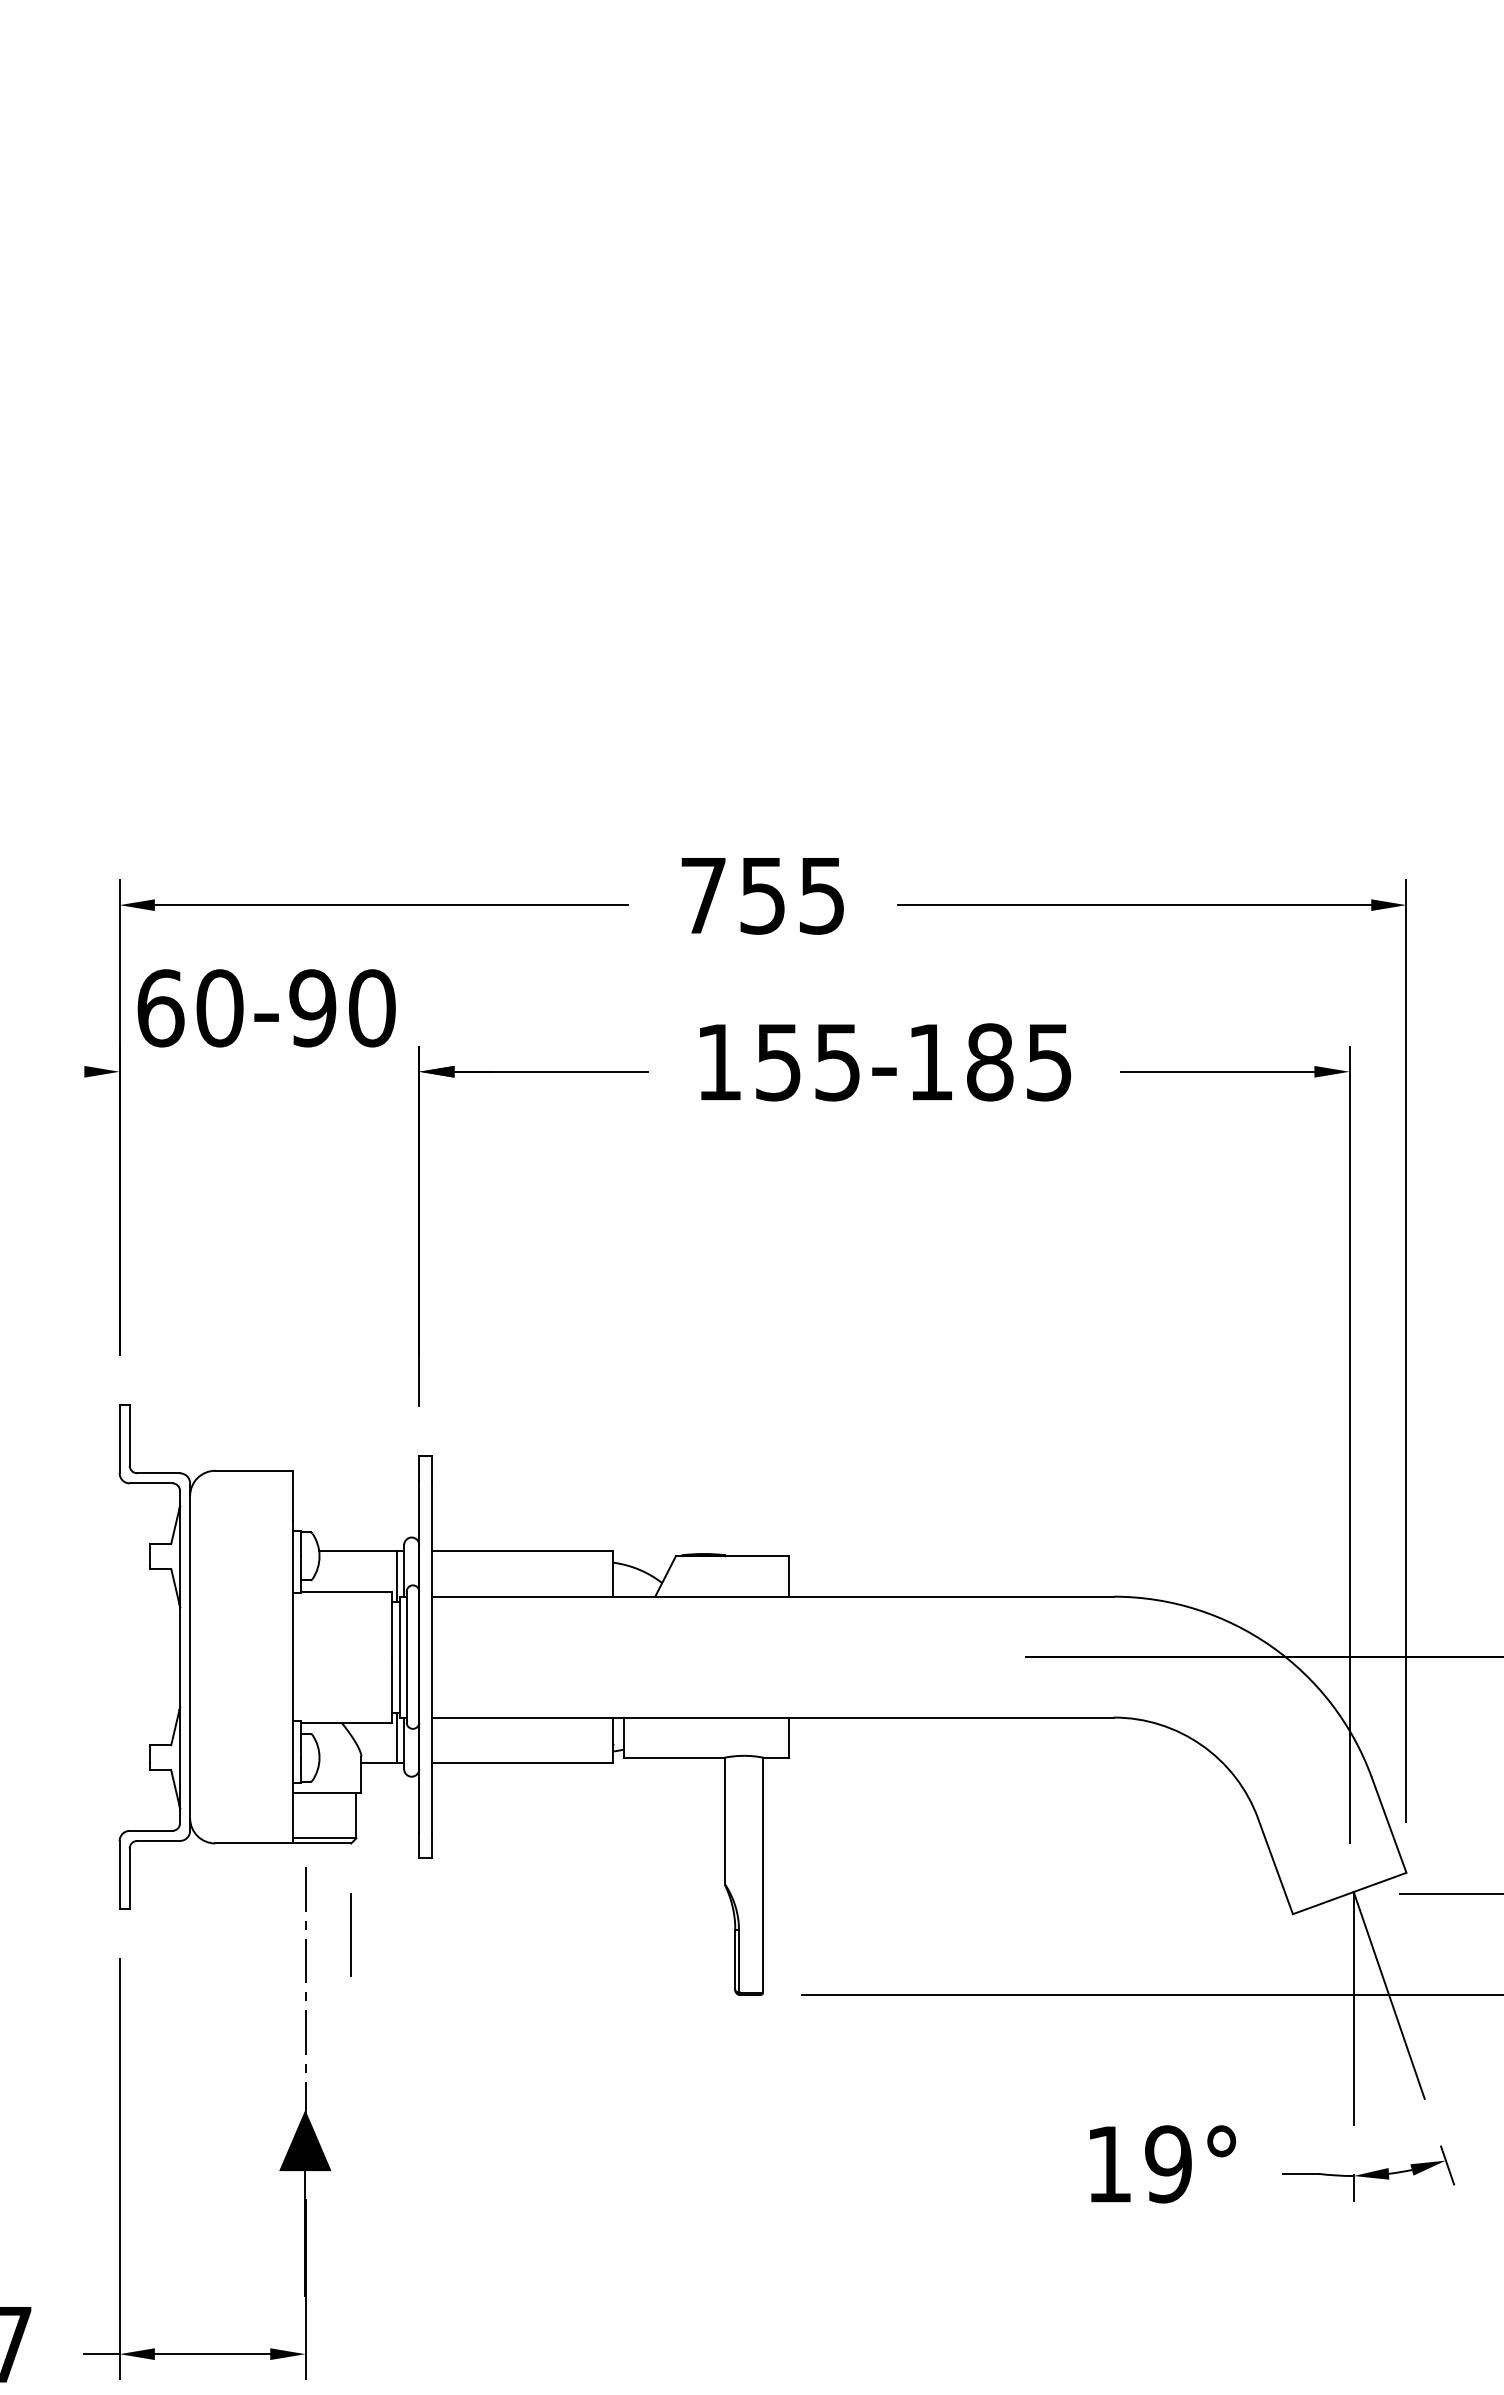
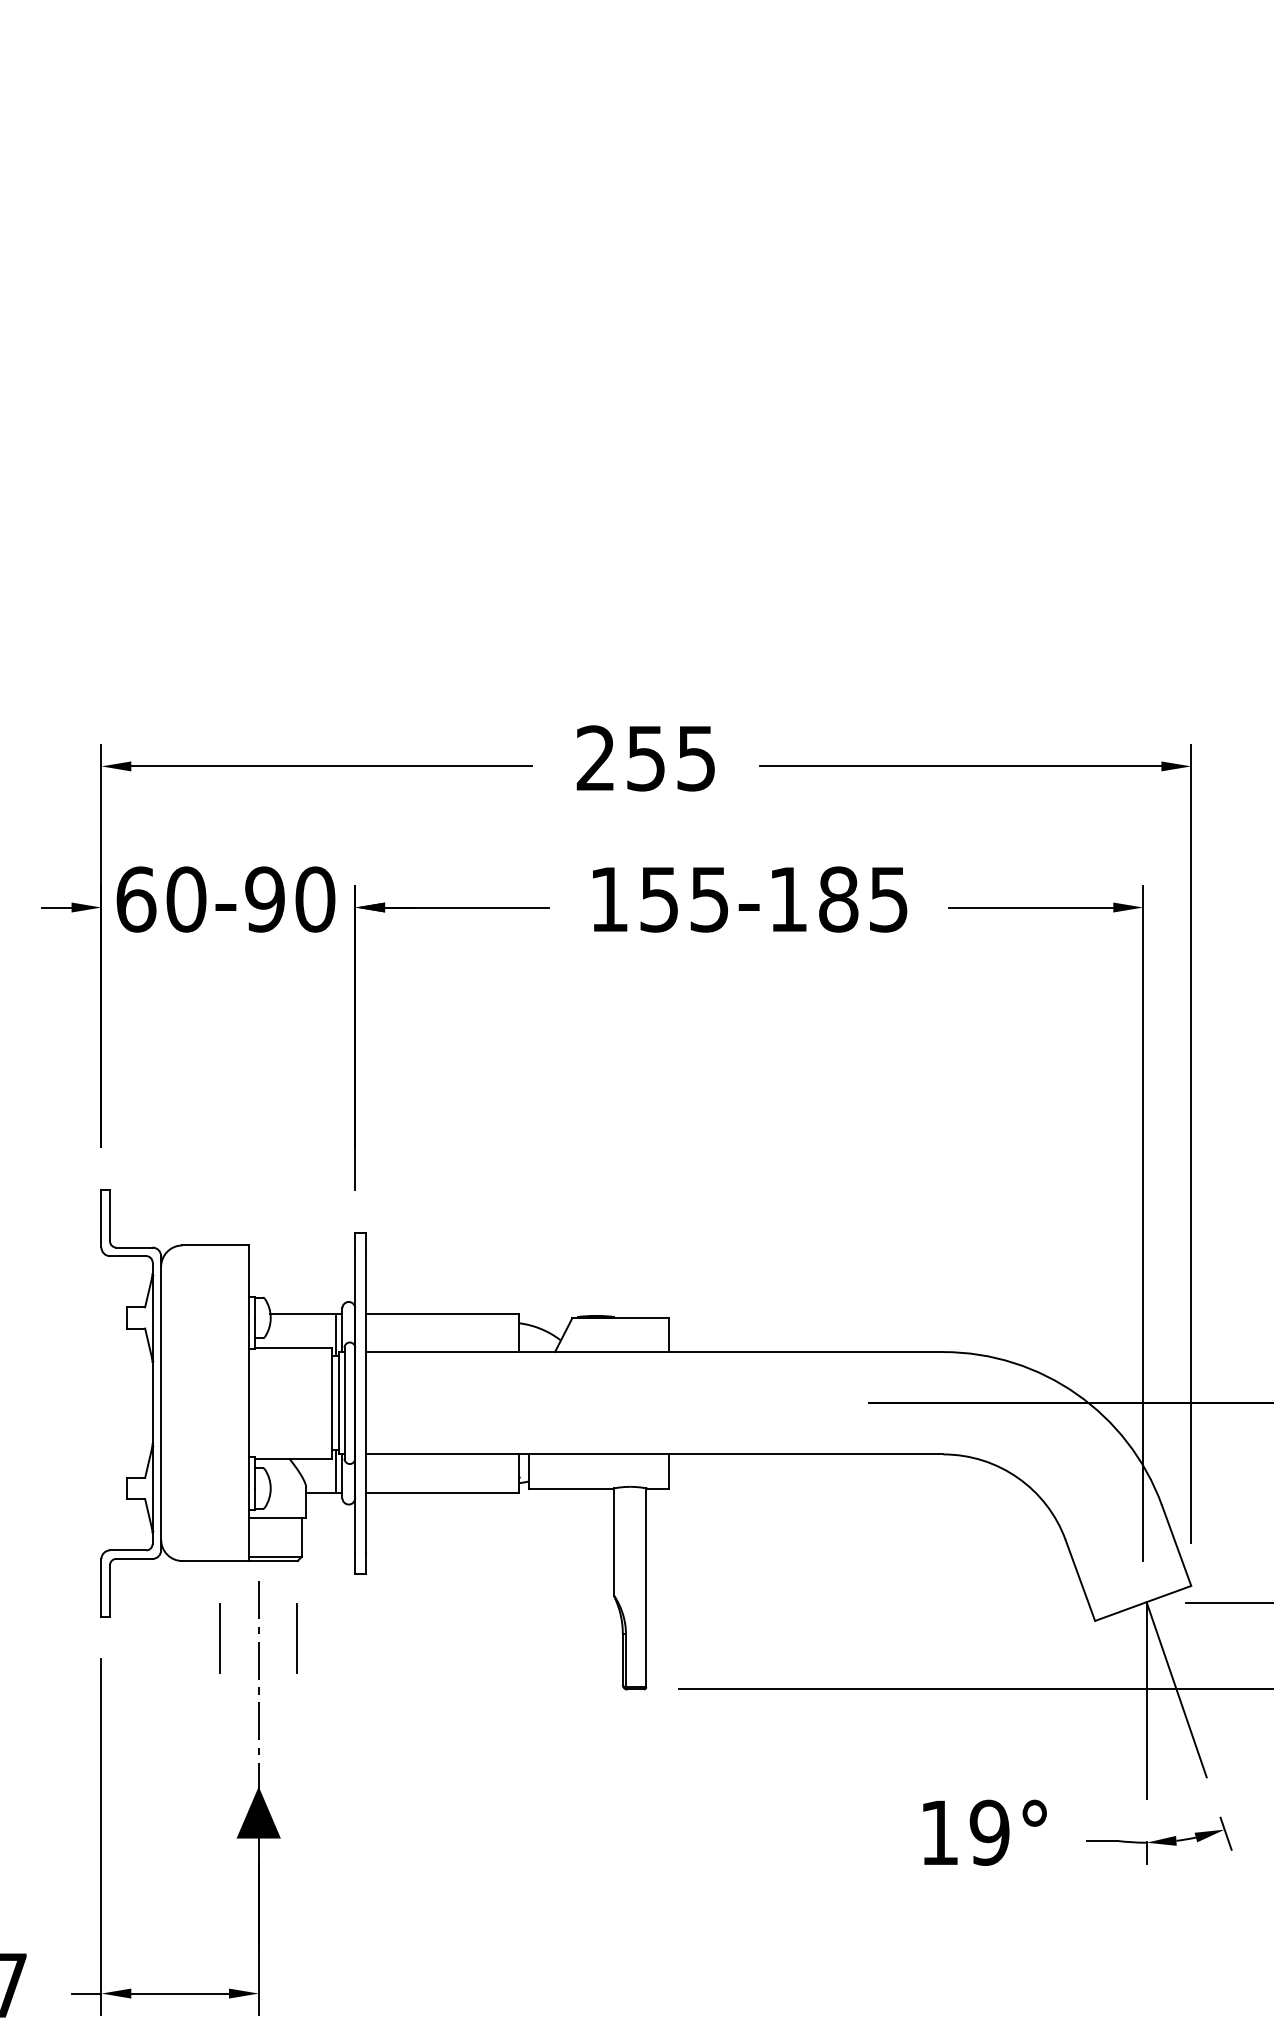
text: (703, 894) -> (595, 757), 755 -> 255
text: (266, 1008) -> (225, 899), moved
line: (66, 1071) -> (56, 907), added
line: (260, 1934) -> (220, 1638), added

